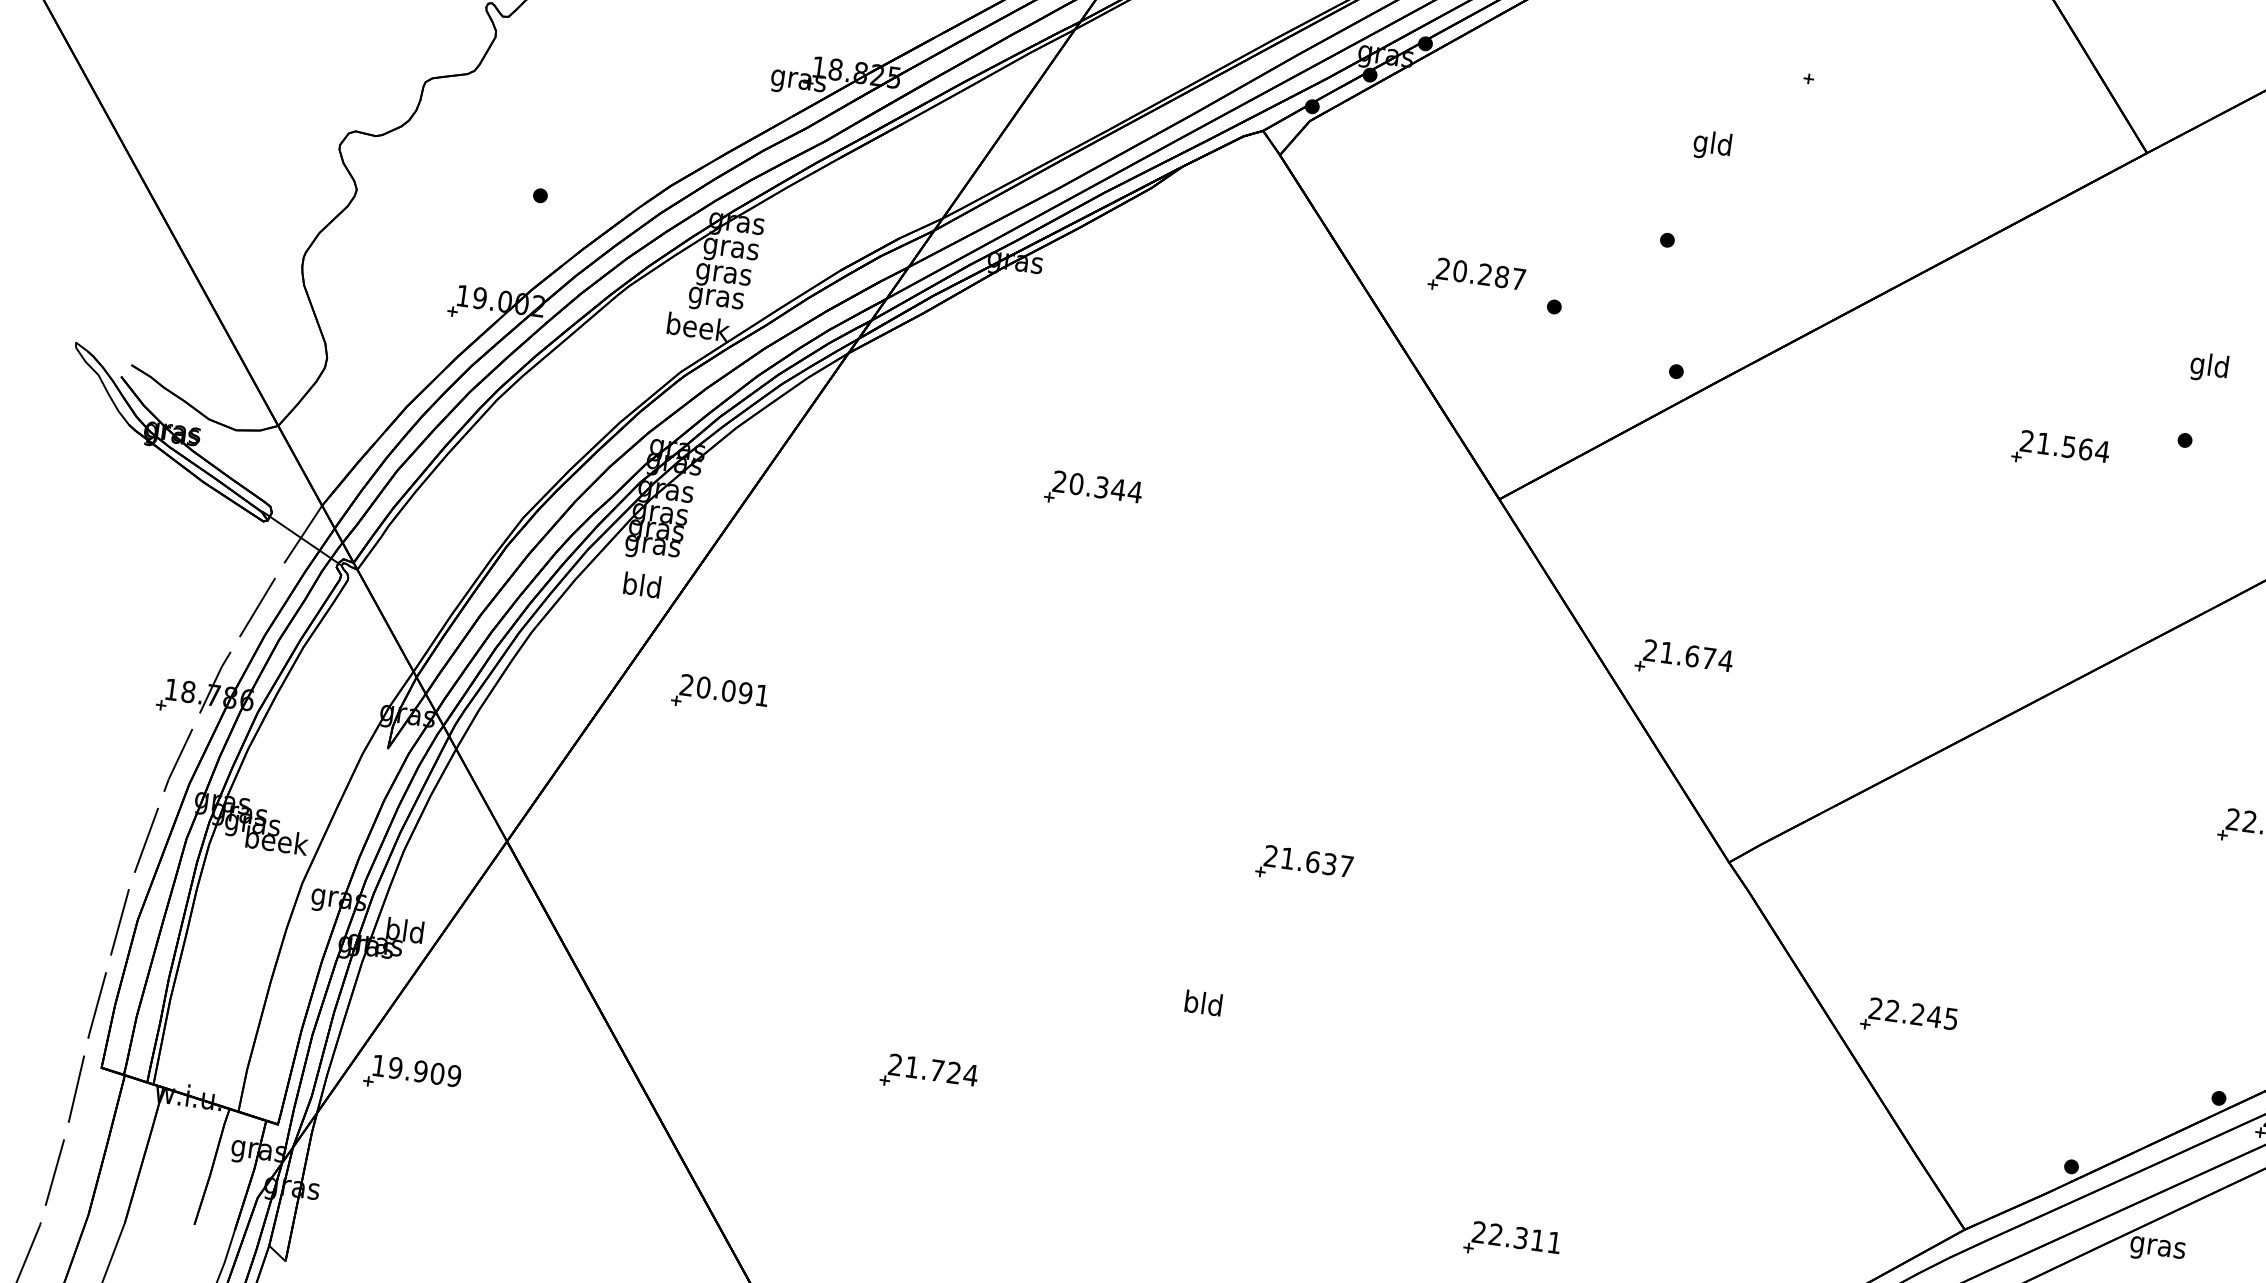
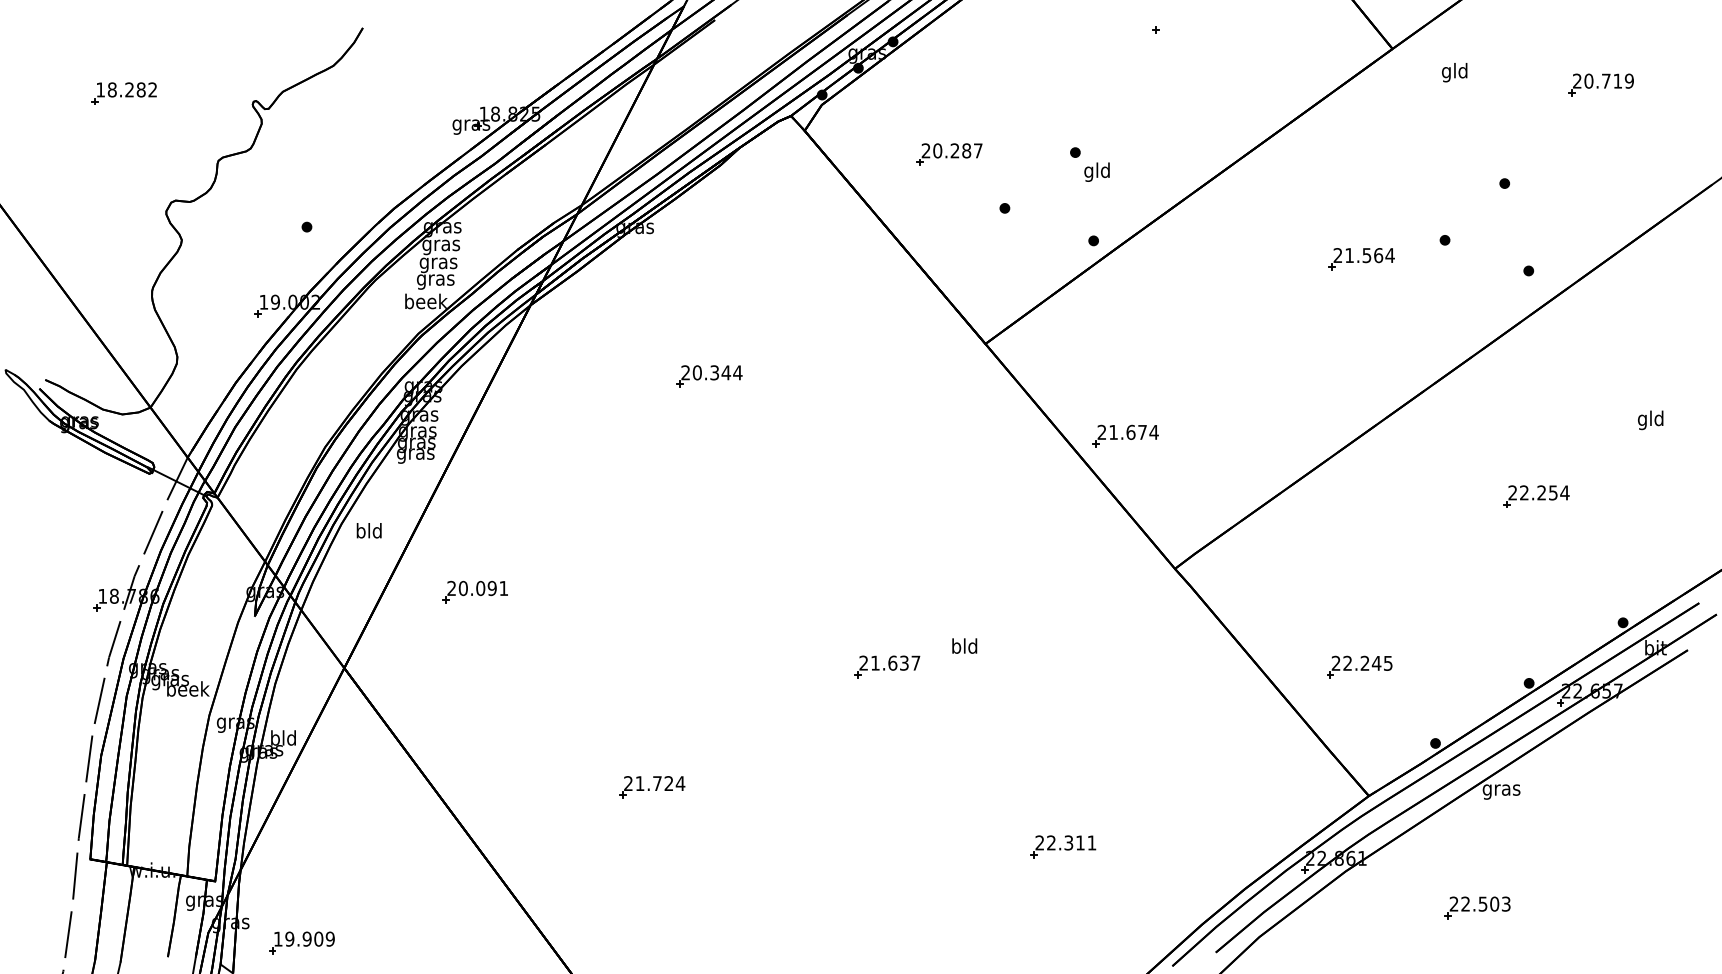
text: (1711, 144) -> (1096, 171), moved
part: (1476, 278) -> (949, 154), moved
text: (2209, 367) -> (1454, 72), moved
text: (641, 584) -> (368, 530), moved
part: (719, 694) -> (474, 591), moved
part: (1304, 865) -> (887, 666), moved
text: (1203, 1002) -> (964, 645), moved
part: (1909, 1017) -> (1359, 666), moved
part: (411, 1075) -> (301, 942), moved

